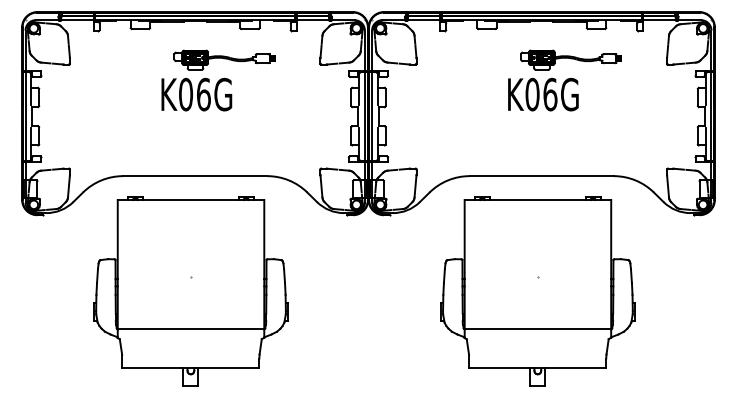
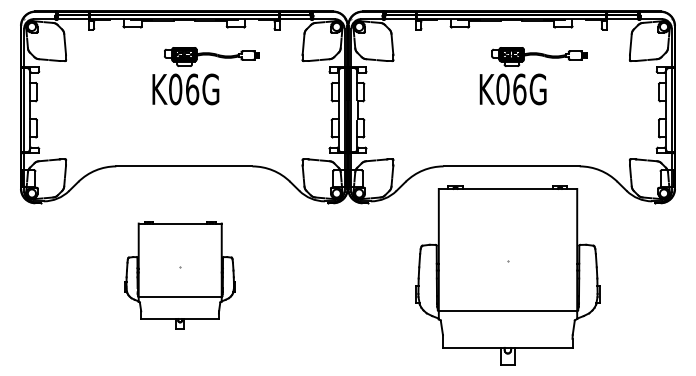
part: (190, 291) -> (179, 275), size x0.6

